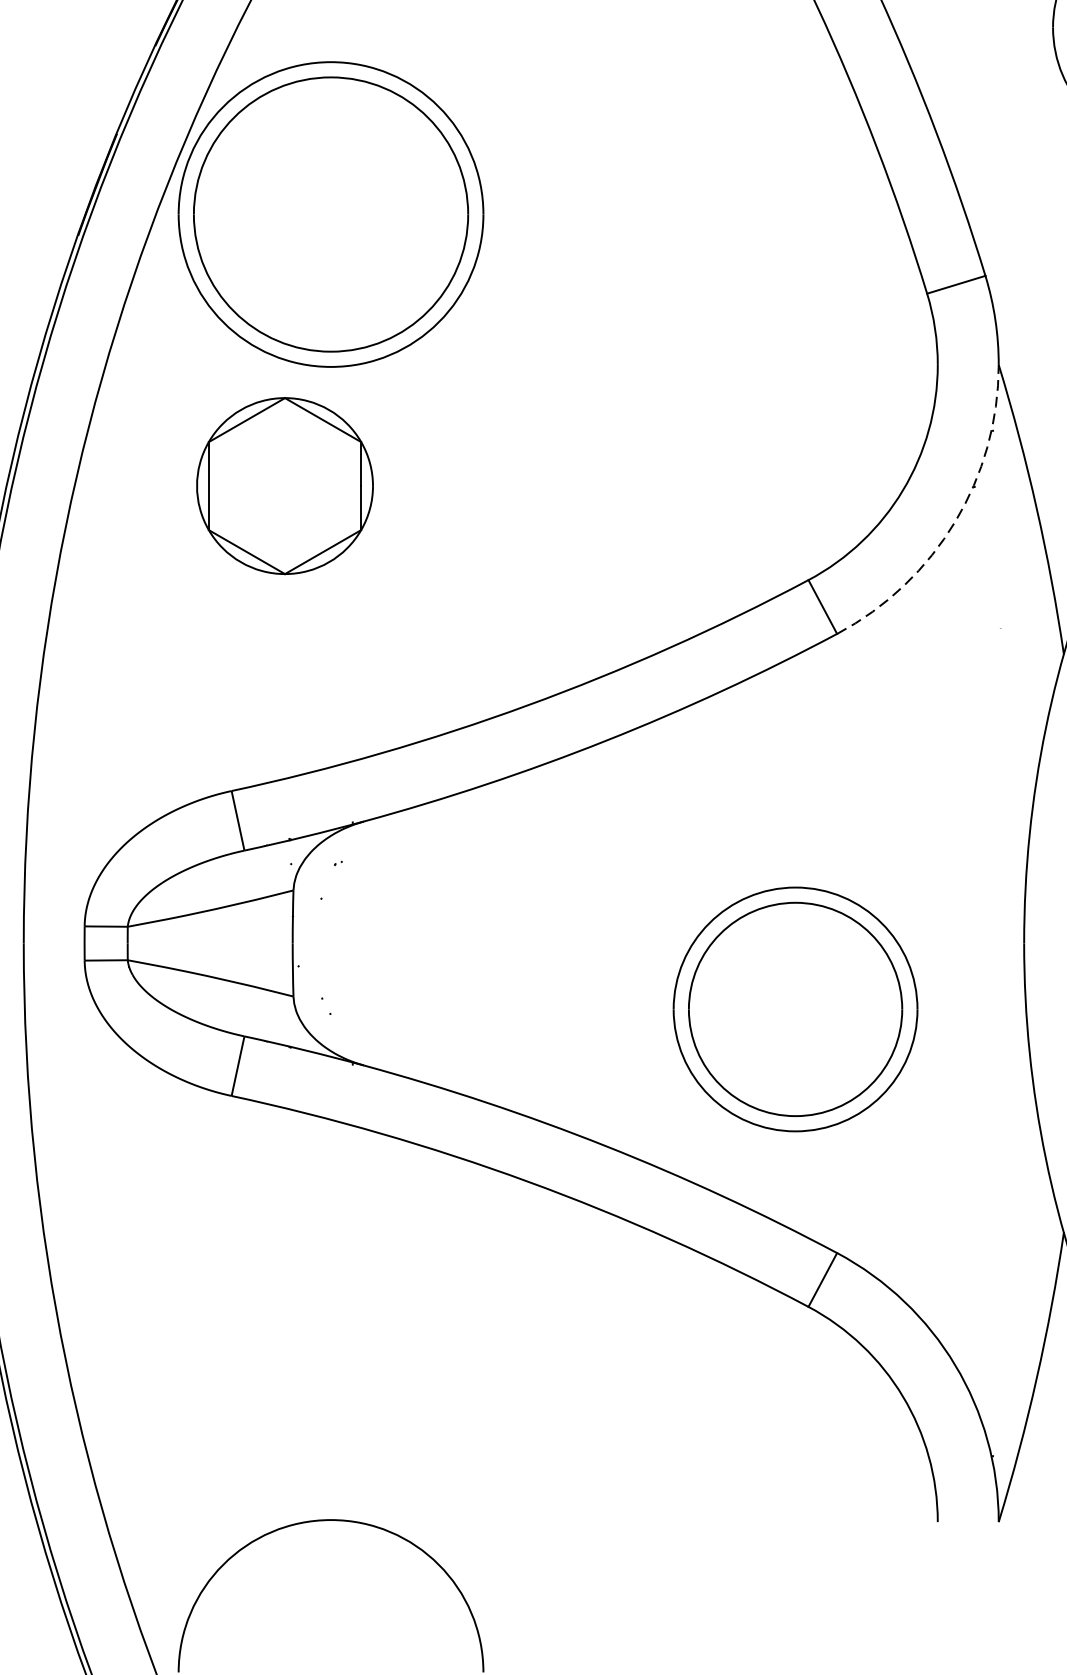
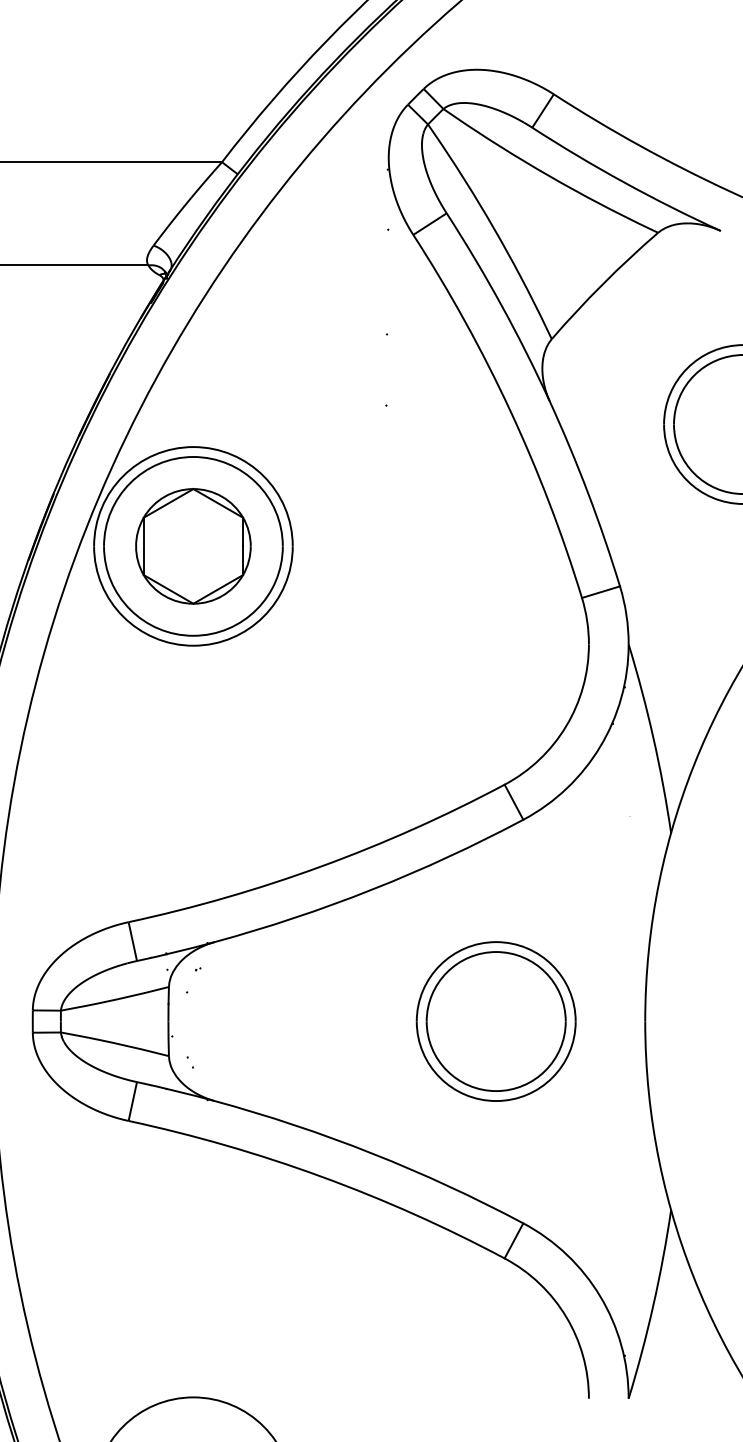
part: (285, 484) -> (193, 545), moved
arc: (955, 521) -> (600, 746), dashed -> solid
part: (794, 1009) -> (495, 1021), moved

